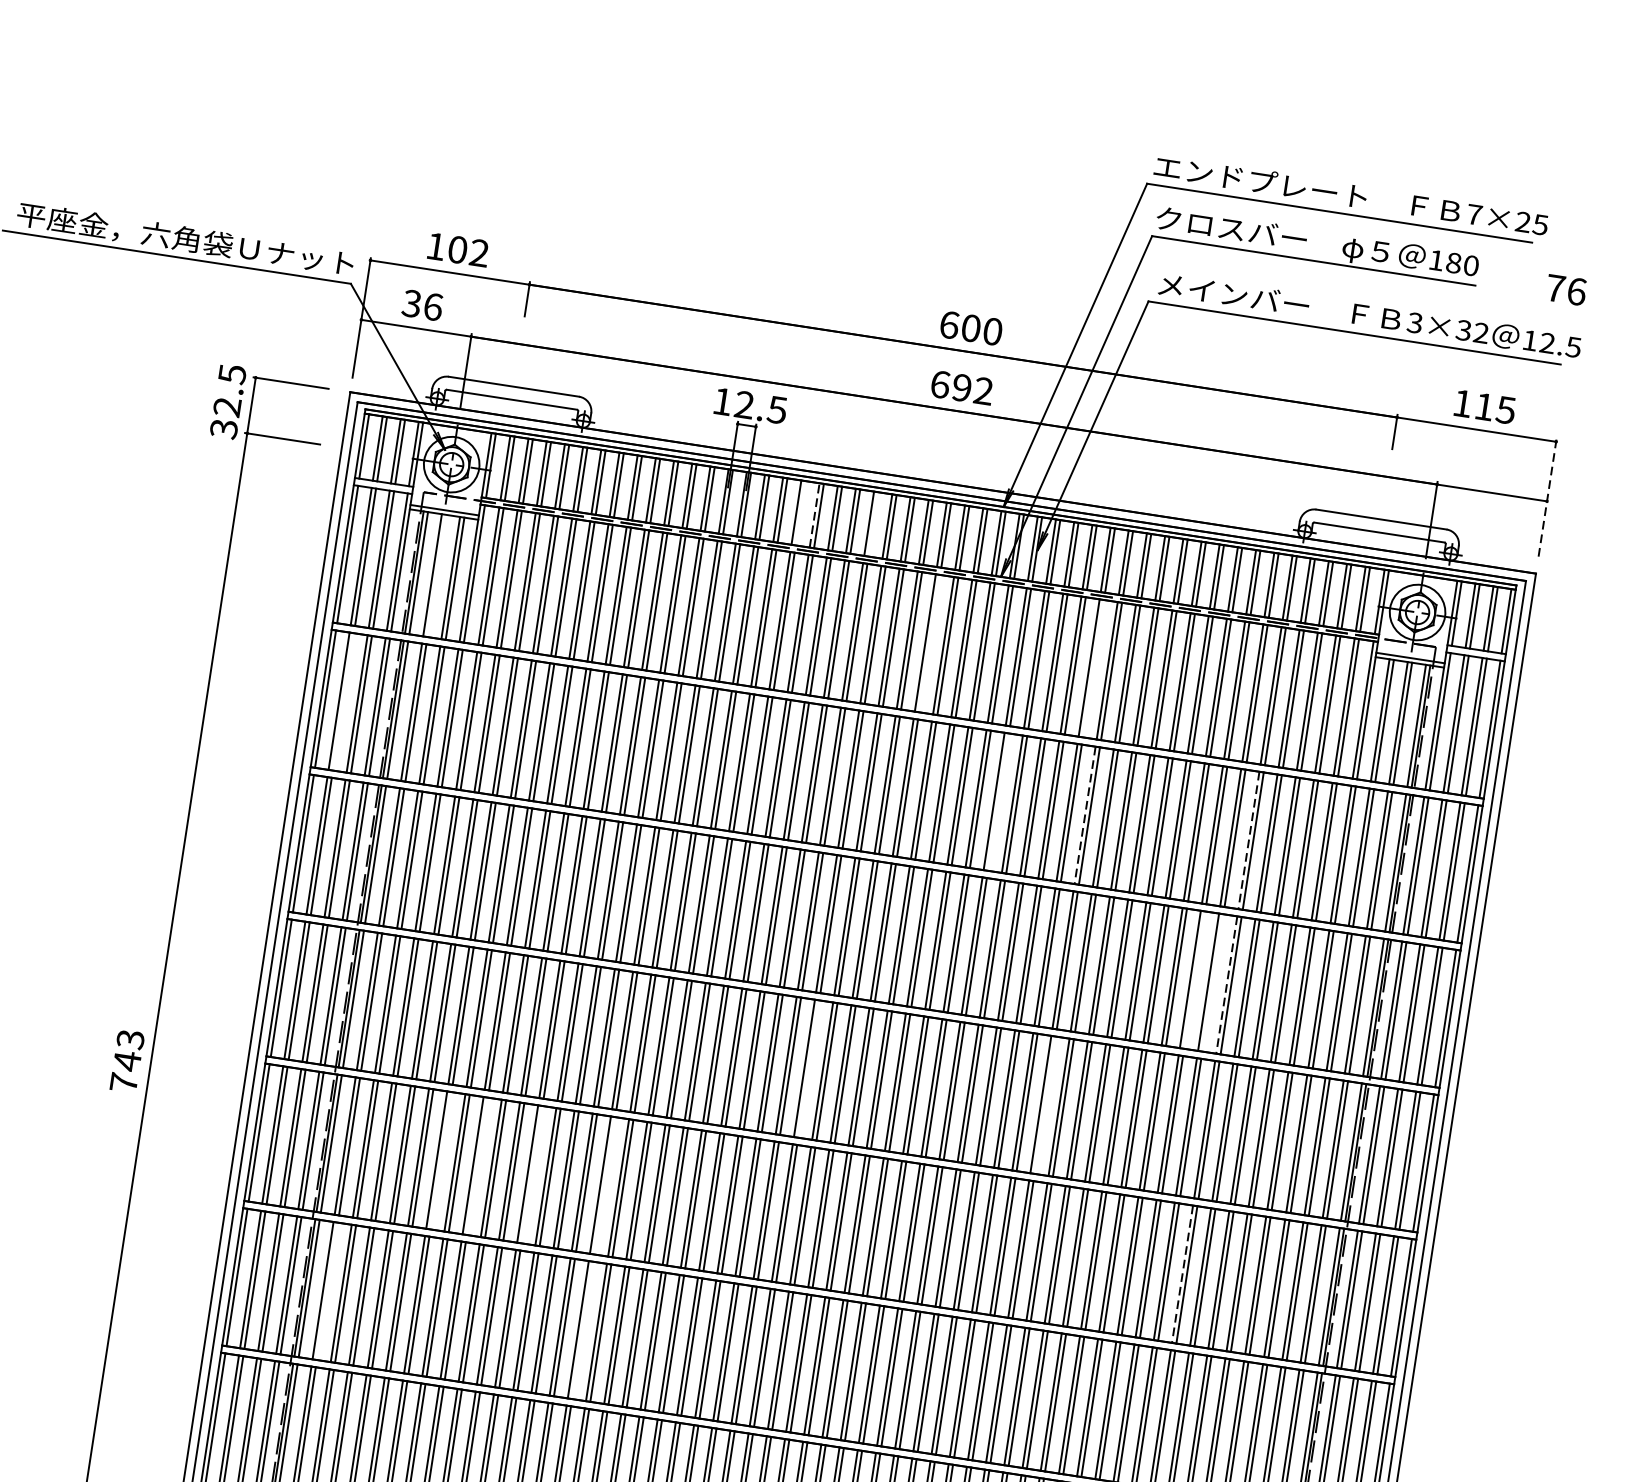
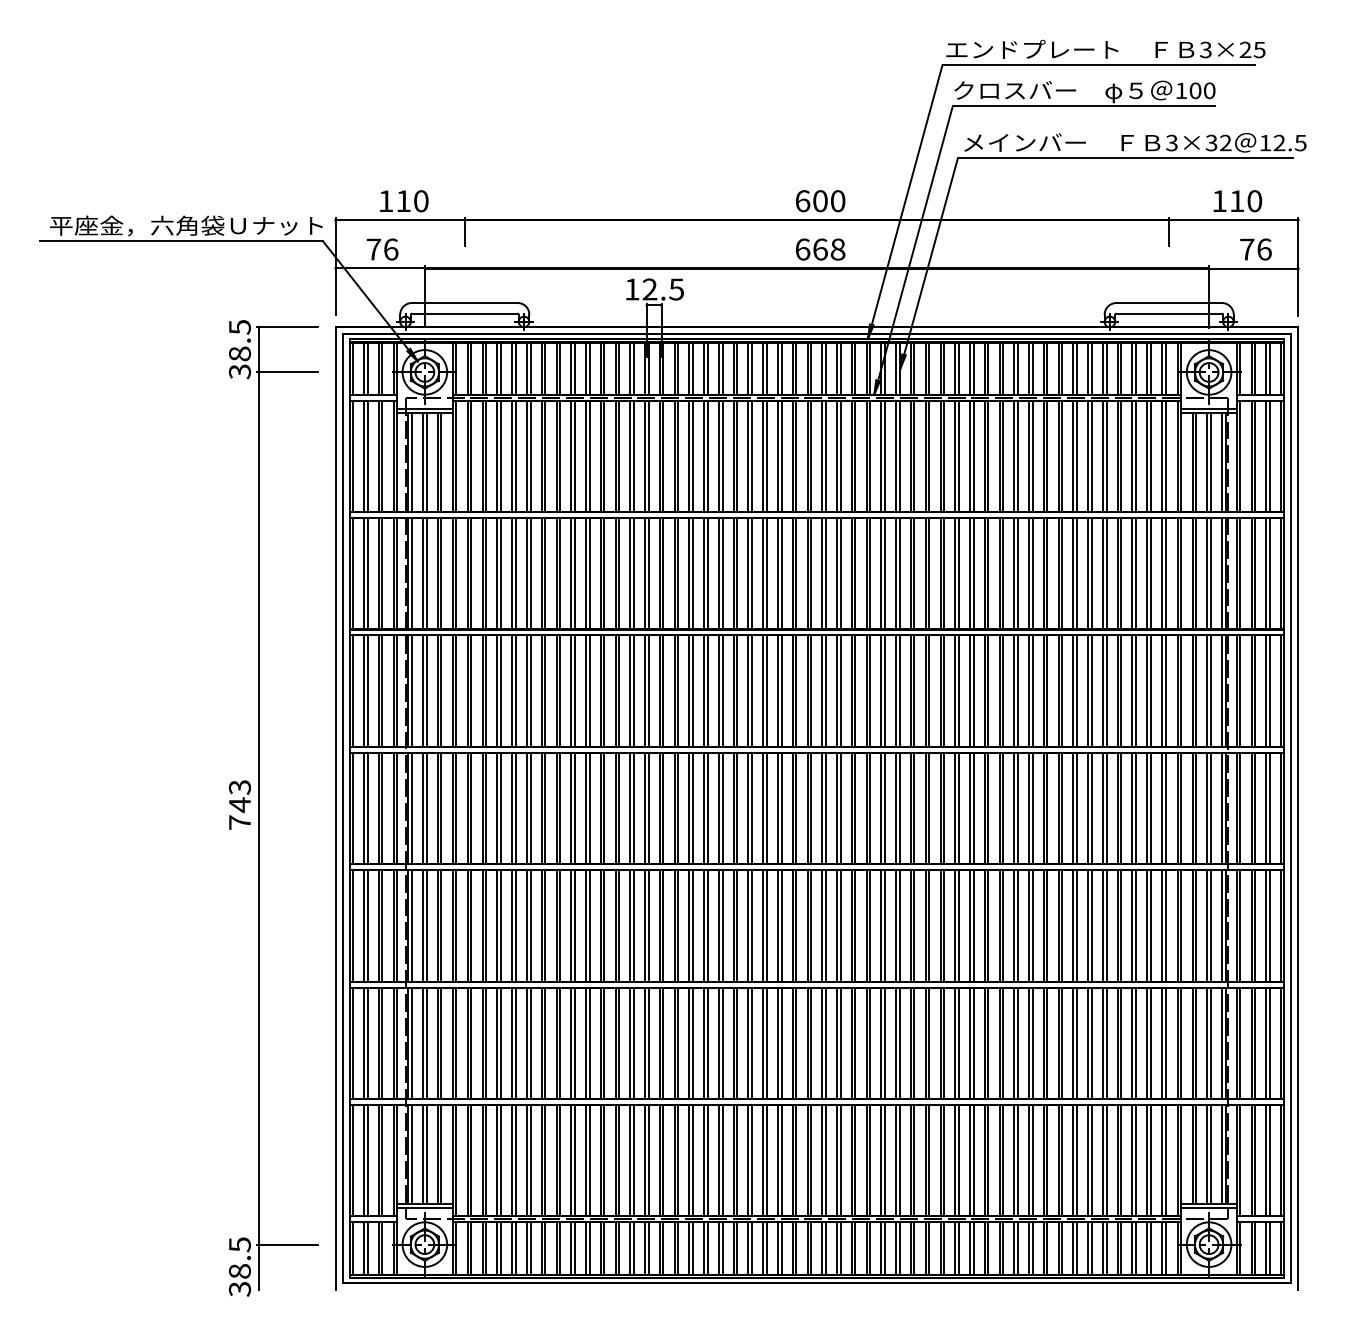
text: (1474, 214) -> (1205, 49), 7×25 -> 3×25
text: (468, 251) -> (412, 201), 102 -> 110
text: (1453, 262) -> (1195, 90), 180 -> 100
text: (1565, 289) -> (1255, 249), moved
text: (411, 303) -> (373, 249), 36 -> 76
text: (973, 389) -> (829, 249), 692 -> 668
text: (226, 406) -> (239, 353), 32.5 -> 38.5
text: (1505, 410) -> (1254, 201), 115 -> 110
line: (1547, 498) -> (1298, 266), dashed -> solid
line: (800, 513) -> (707, 368), added
line: (814, 515) -> (718, 368), dashed -> solid
line: (873, 524) -> (766, 368), added
line: (436, 575) -> (426, 462), added
line: (929, 643) -> (825, 456), added
line: (1093, 668) -> (958, 456), added
line: (343, 701) -> (367, 573), added
line: (998, 801) -> (899, 573), added
line: (1084, 815) -> (969, 573), dashed -> solid
line: (1248, 840) -> (1102, 573), dashed -> solid
line: (1194, 979) -> (1076, 690), added
line: (1212, 982) -> (1091, 690), added
line: (1226, 985) -> (1102, 691), dashed -> solid
text: (126, 1060) -> (239, 804), moved
line: (808, 1069) -> (781, 808), added
line: (1045, 1105) -> (973, 808), added
line: (440, 1160) -> (500, 925), added
line: (477, 1165) -> (530, 925), added
line: (531, 1174) -> (574, 925), added
line: (604, 1185) -> (633, 925), added
line: (1182, 1273) -> (1102, 925), dashed -> solid
line: (327, 1291) -> (426, 1043), added
line: (582, 1330) -> (633, 1043), added

